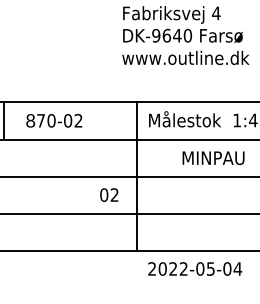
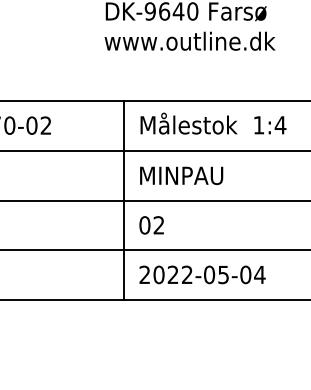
text: (213, 157) -> (181, 174), moved
text: (109, 194) -> (151, 224), moved
text: (195, 268) -> (203, 274), moved

